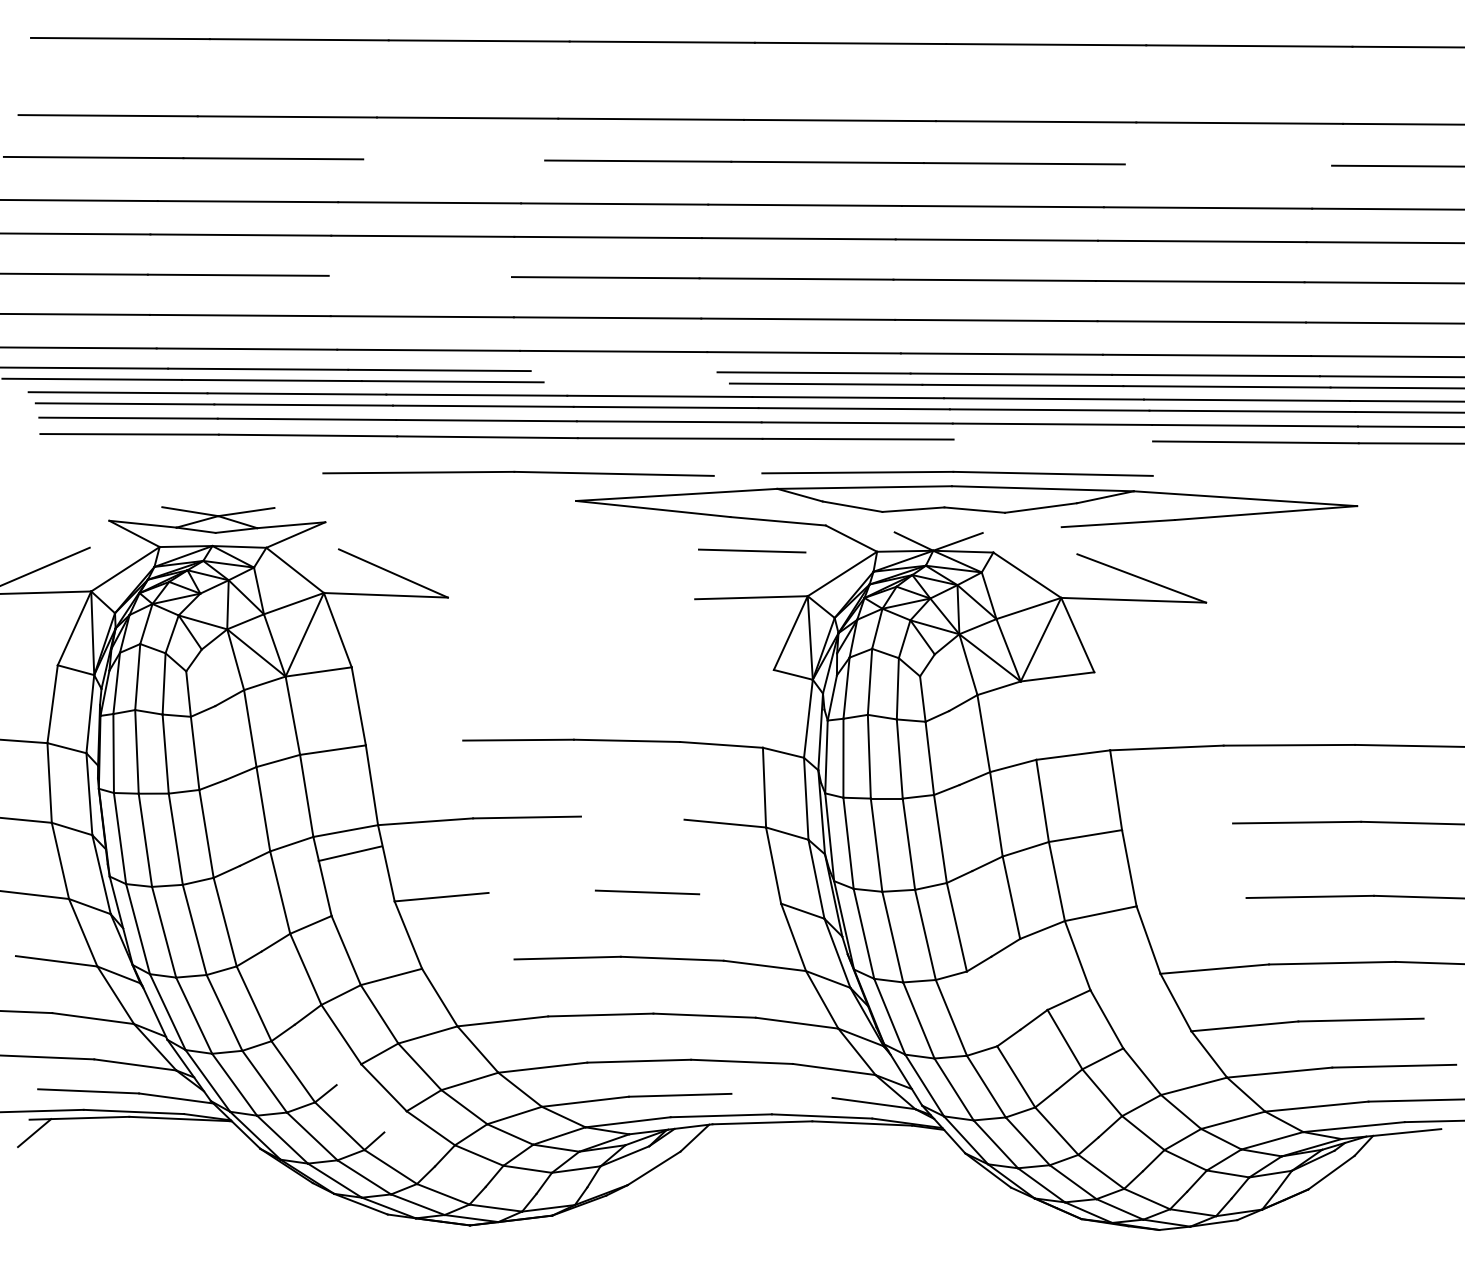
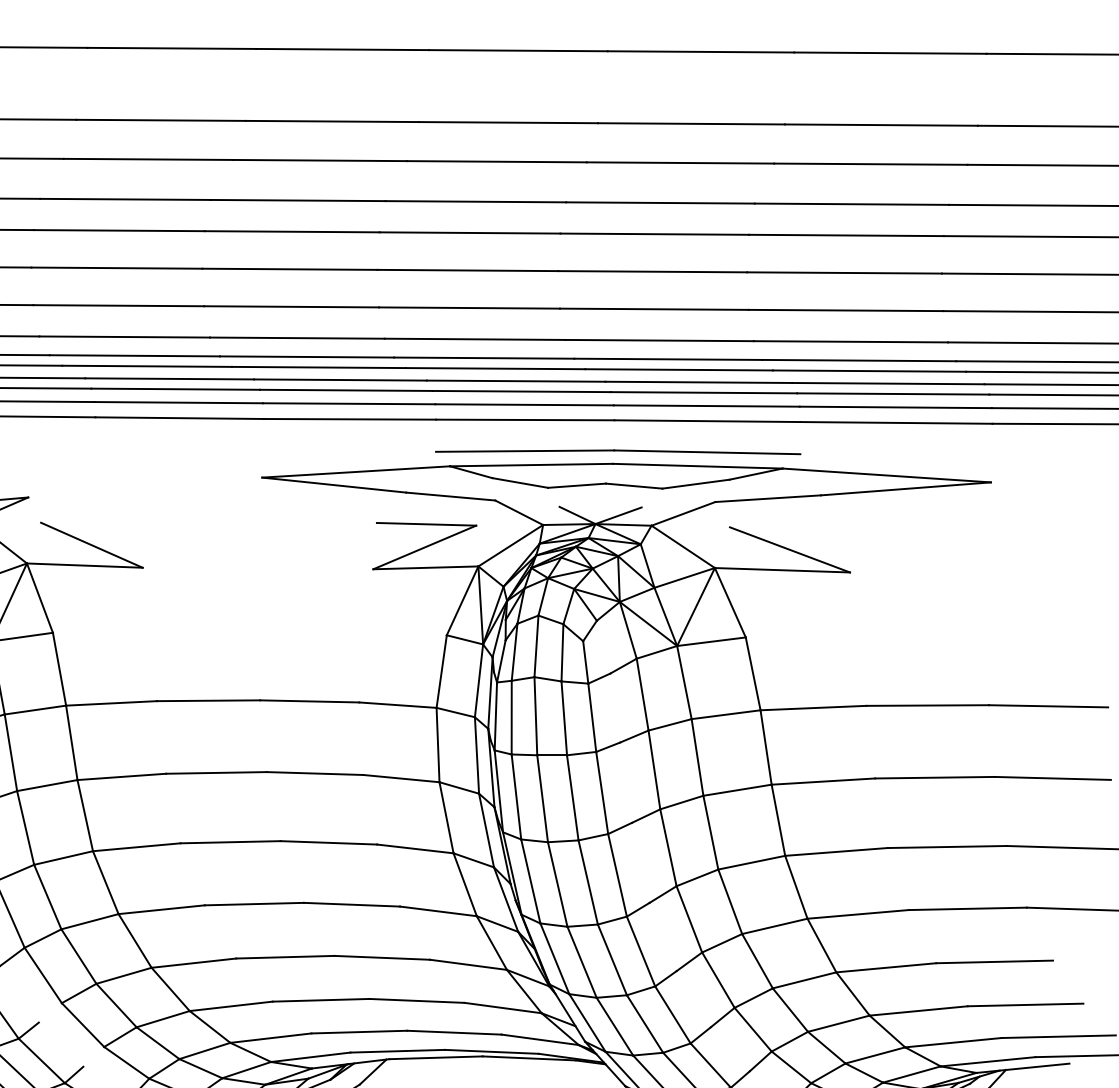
line: (454, 159) -> (148, 159), added
line: (1228, 164) -> (870, 163), added
line: (419, 276) -> (116, 268), added
line: (623, 371) -> (306, 356), added
line: (636, 382) -> (318, 367), added
line: (1053, 440) -> (707, 421), added
part: (518, 473) -> (208, 451), removed
line: (1027, 539) -> (683, 513), added
line: (750, 575) -> (424, 547), added
line: (767, 708) -> (440, 671), added
line: (1102, 711) -> (753, 674), added
line: (1028, 720) -> (684, 682), added
line: (414, 742) -> (111, 702), added
line: (632, 817) -> (314, 772), added
line: (1177, 826) -> (823, 781), added
line: (349, 853) -> (62, 857), moved
line: (541, 891) -> (229, 841), added
line: (740, 898) -> (415, 848), added
line: (1191, 902) -> (836, 852), added
line: (468, 963) -> (161, 909), added
line: (1033, 973) -> (689, 918), added
line: (1125, 981) -> (774, 925), added
line: (981, 1008) -> (640, 951), added
line: (1157, 1039) -> (804, 980), added
line: (781, 1095) -> (453, 1032), added

